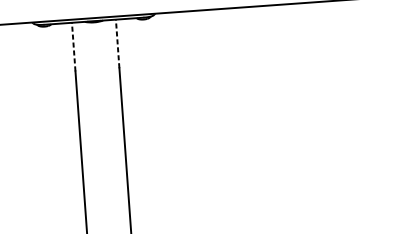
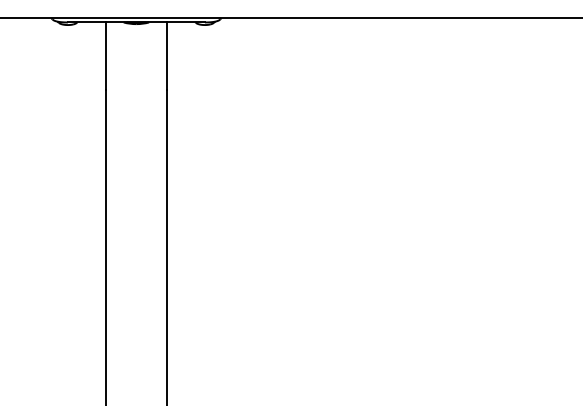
line: (117, 44) -> (166, 56), dashed -> solid
line: (74, 47) -> (106, 56), dashed -> solid

